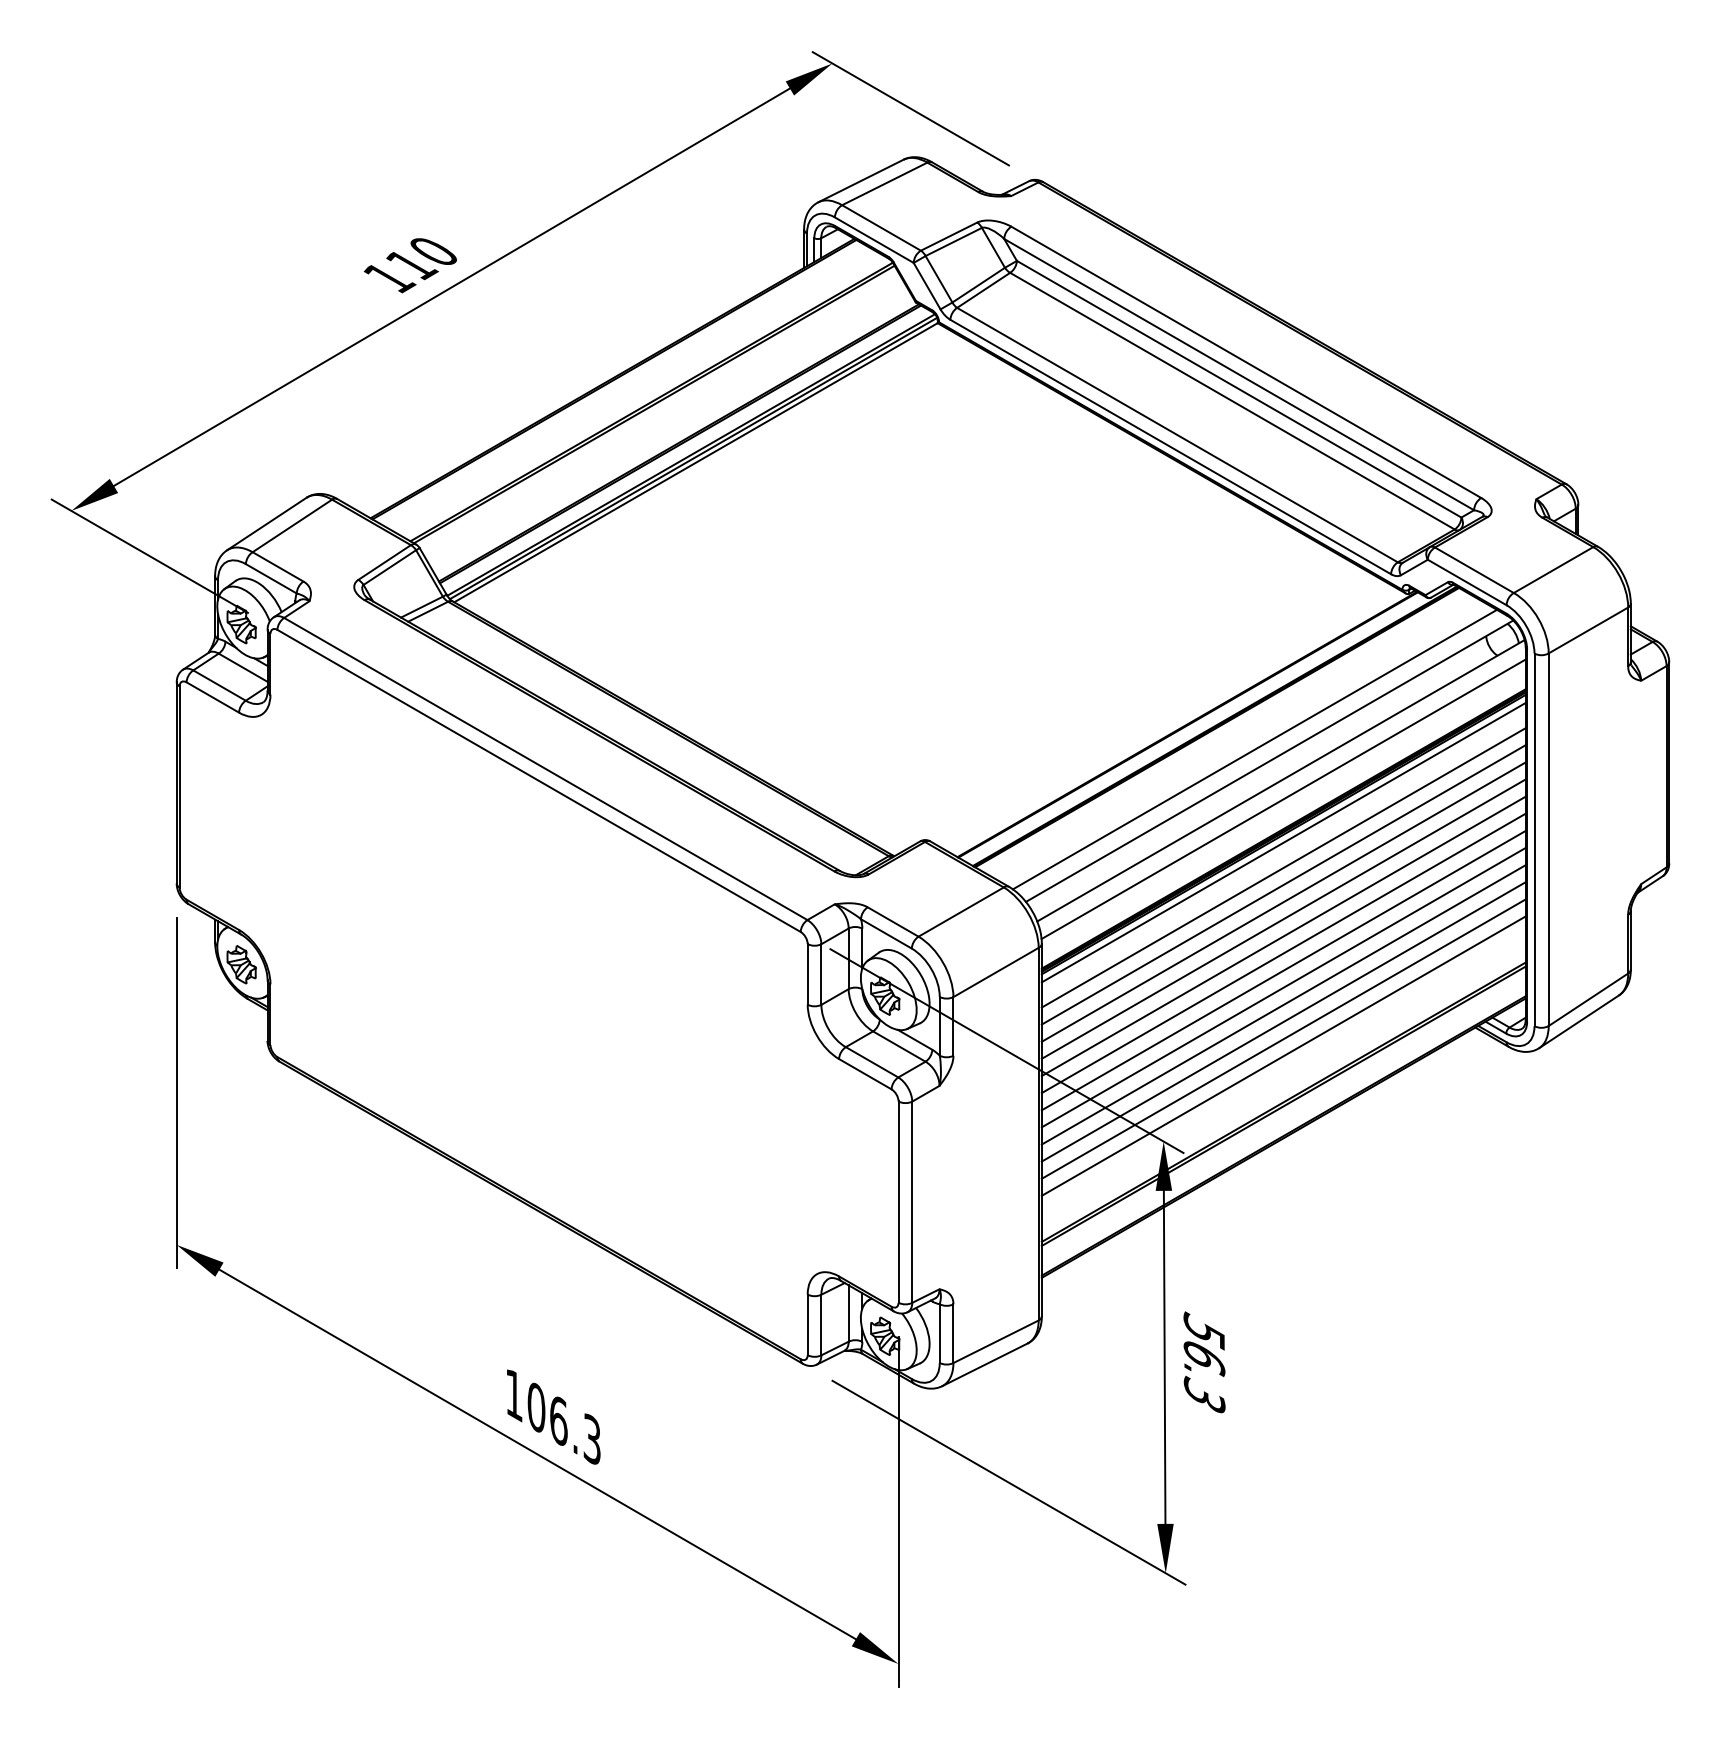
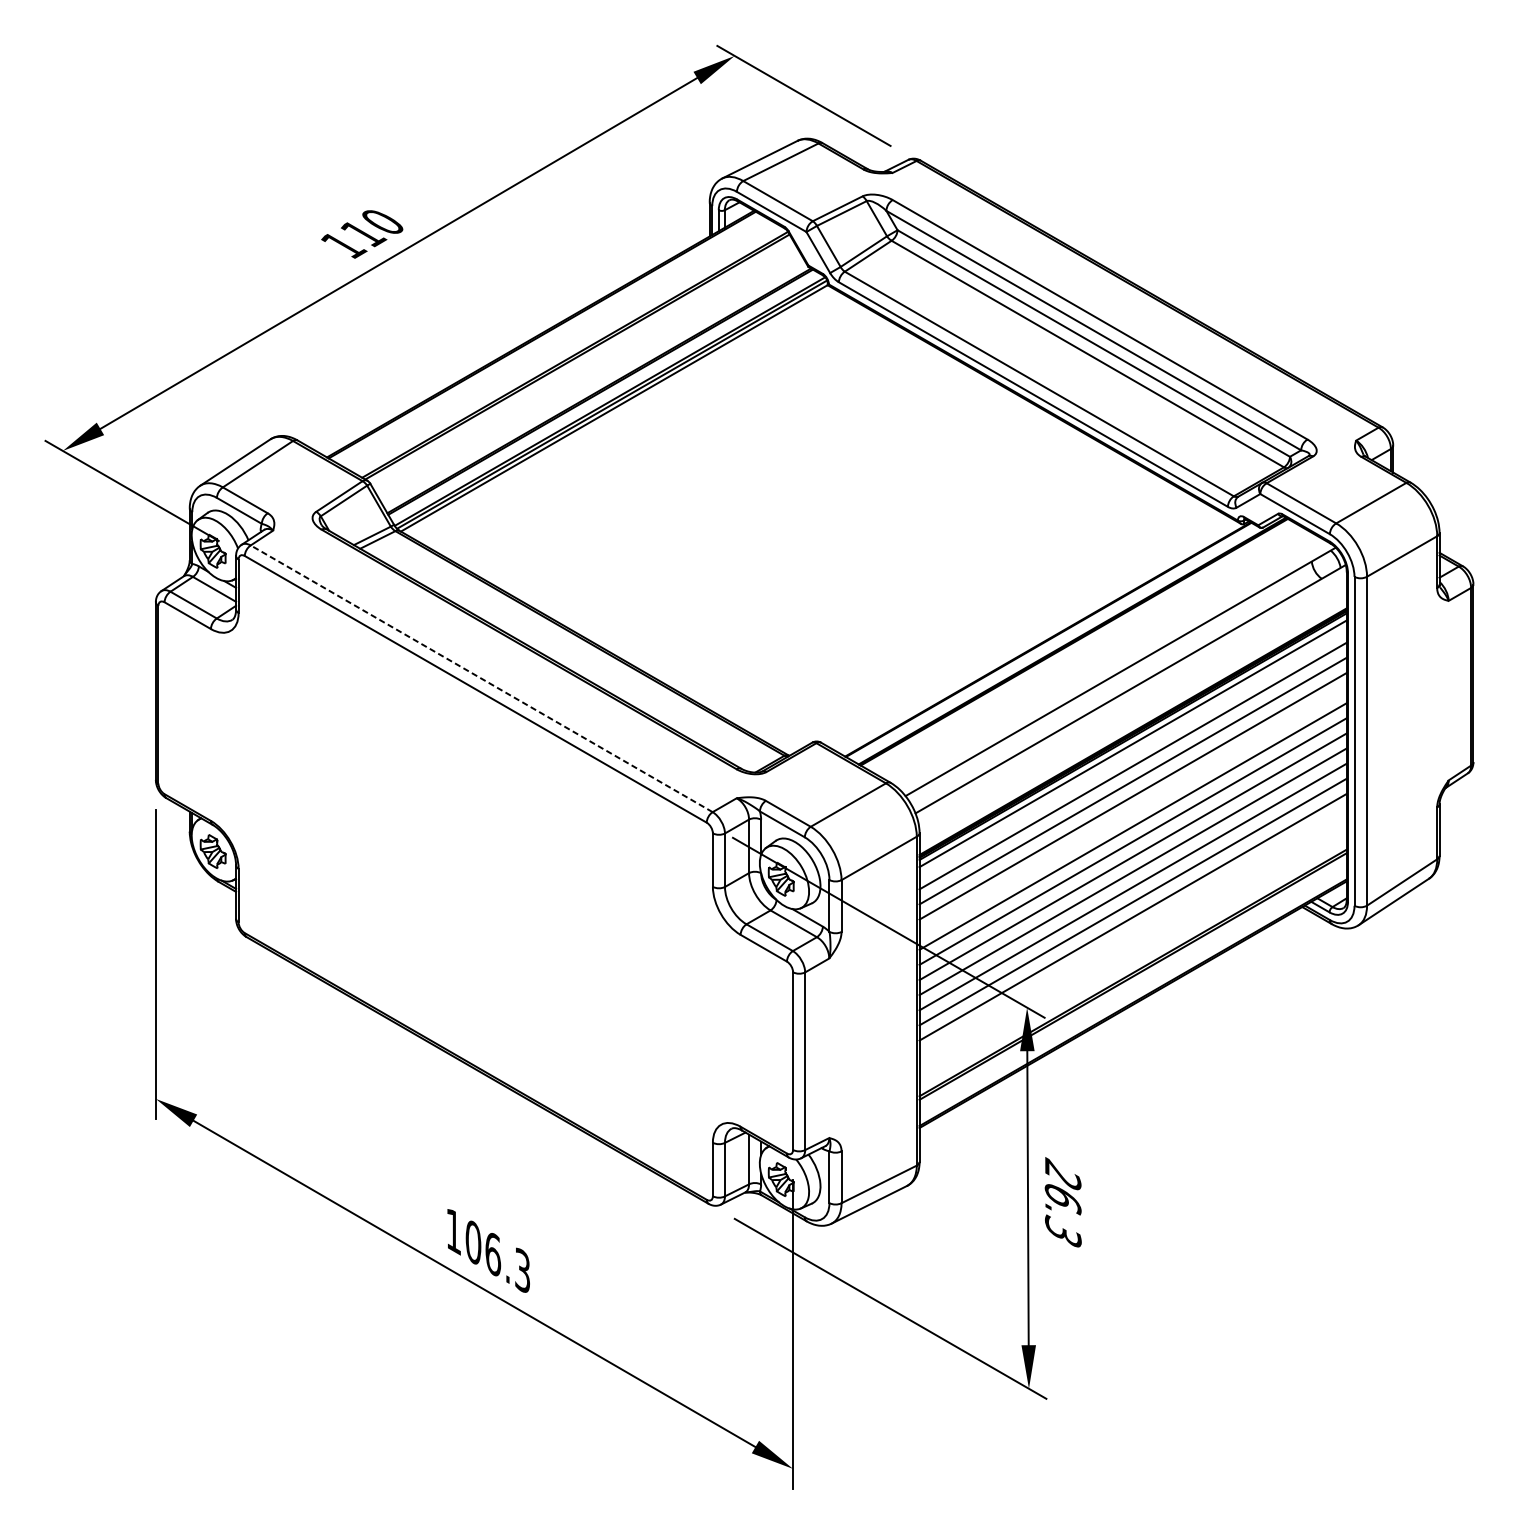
line: (1254, 749) -> (1107, 661), removed
line: (545, 768) -> (481, 678), solid -> dashed
line: (1283, 799) -> (1132, 705), removed
line: (1283, 918) -> (1132, 810), removed
line: (1283, 1055) -> (1132, 931), removed
text: (1204, 1330) -> (1063, 1174), 56.3 -> 26.3

